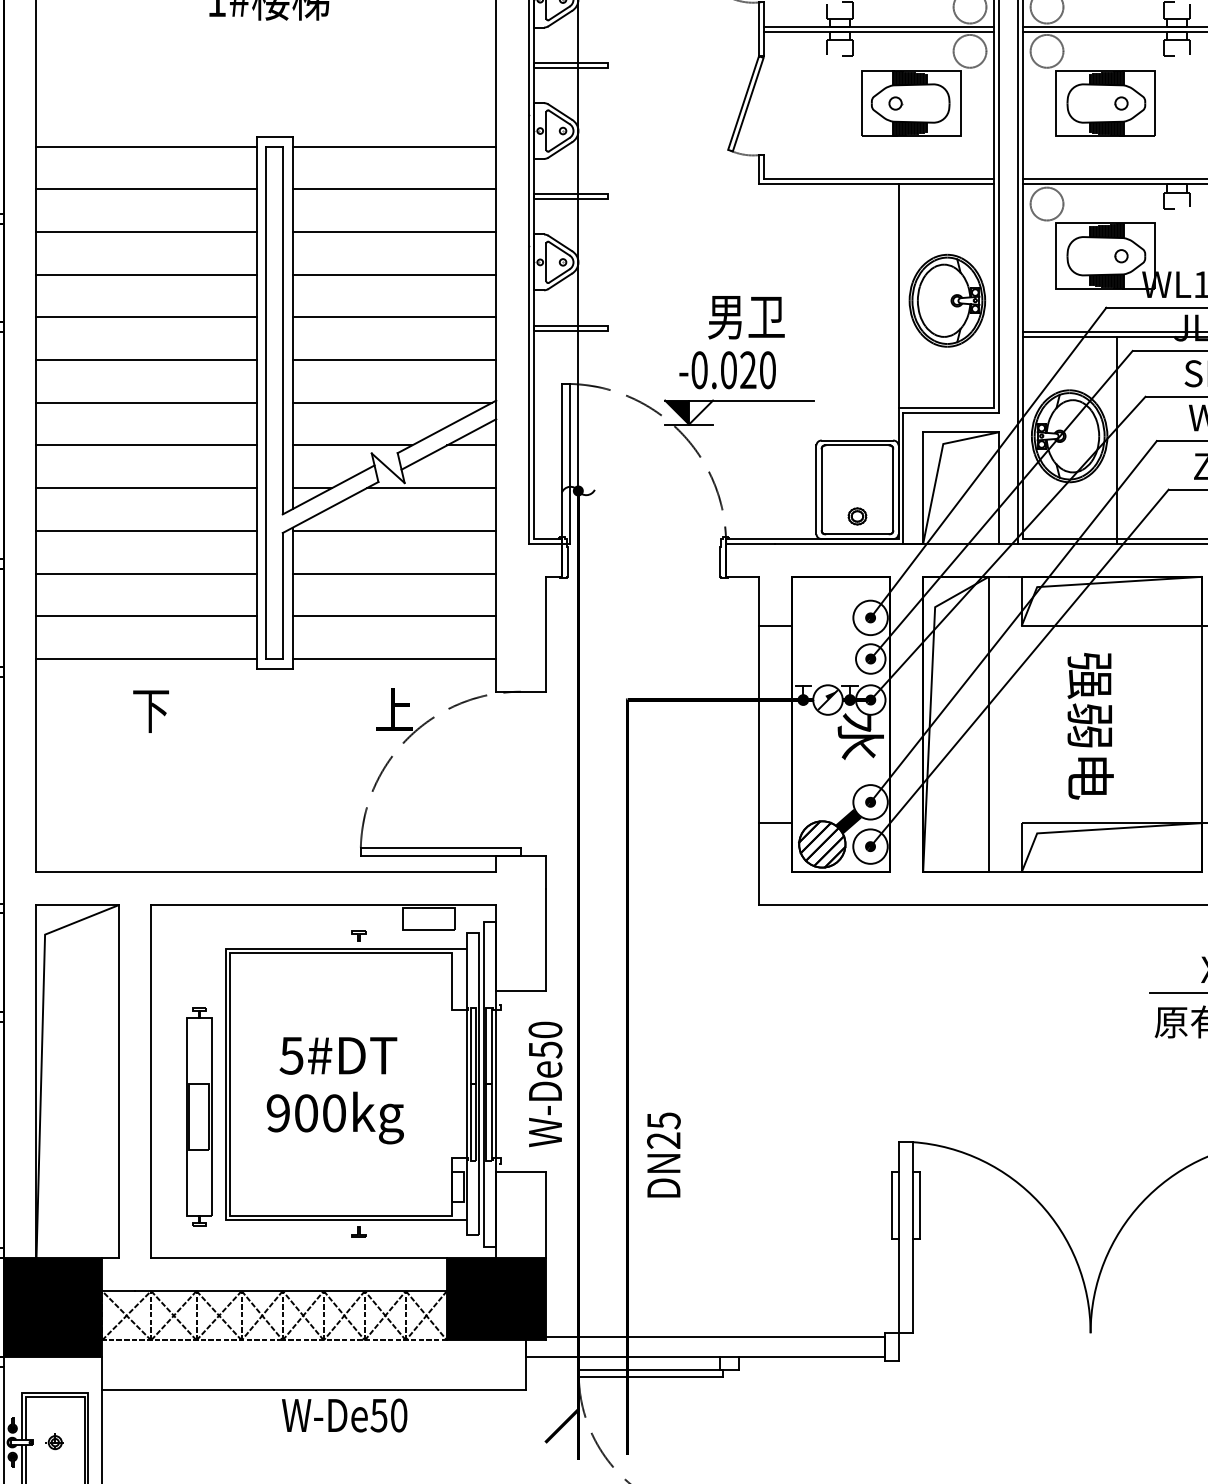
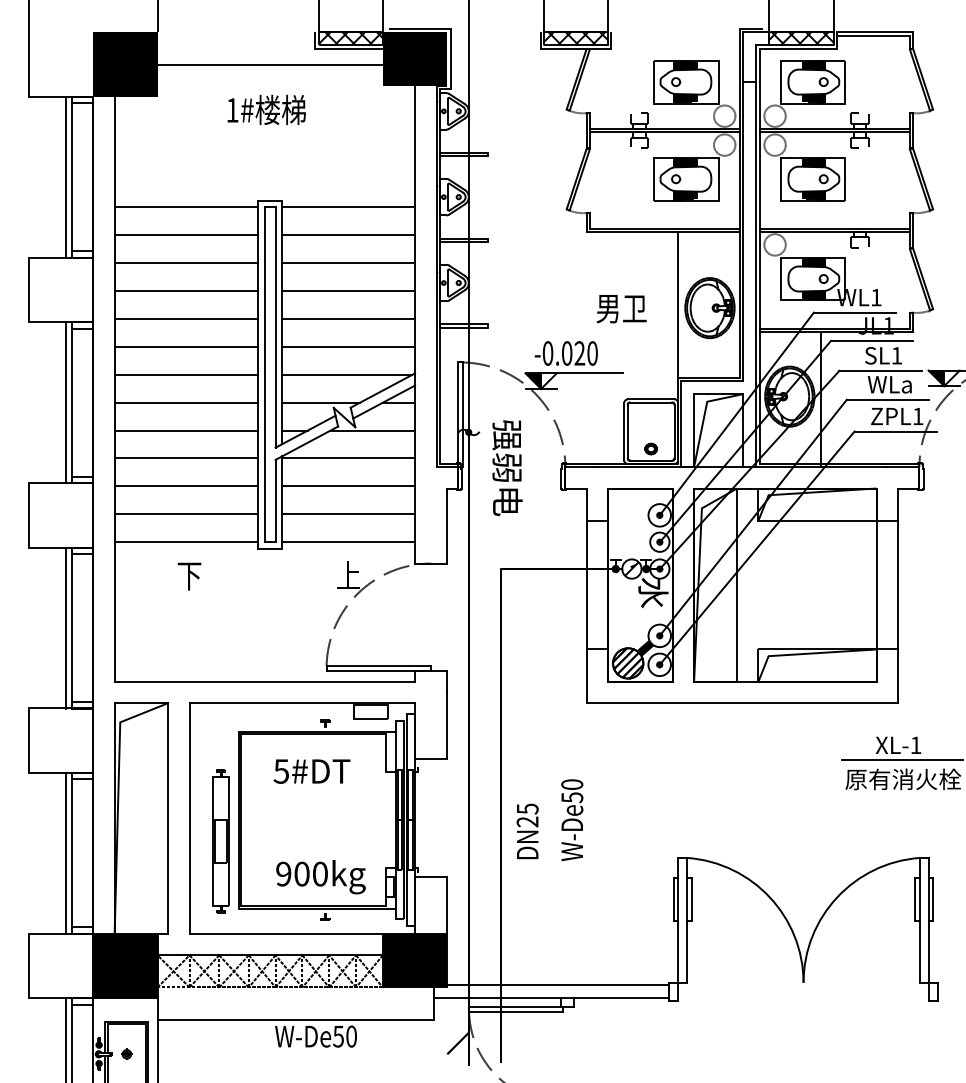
text: (746, 318) -> (621, 309), moved
text: (1090, 726) -> (507, 468), moved
text: (337, 1055) -> (311, 771), moved
text: (545, 1084) -> (572, 820), moved
text: (334, 1118) -> (320, 877), moved
text: (663, 1155) -> (527, 831), moved

